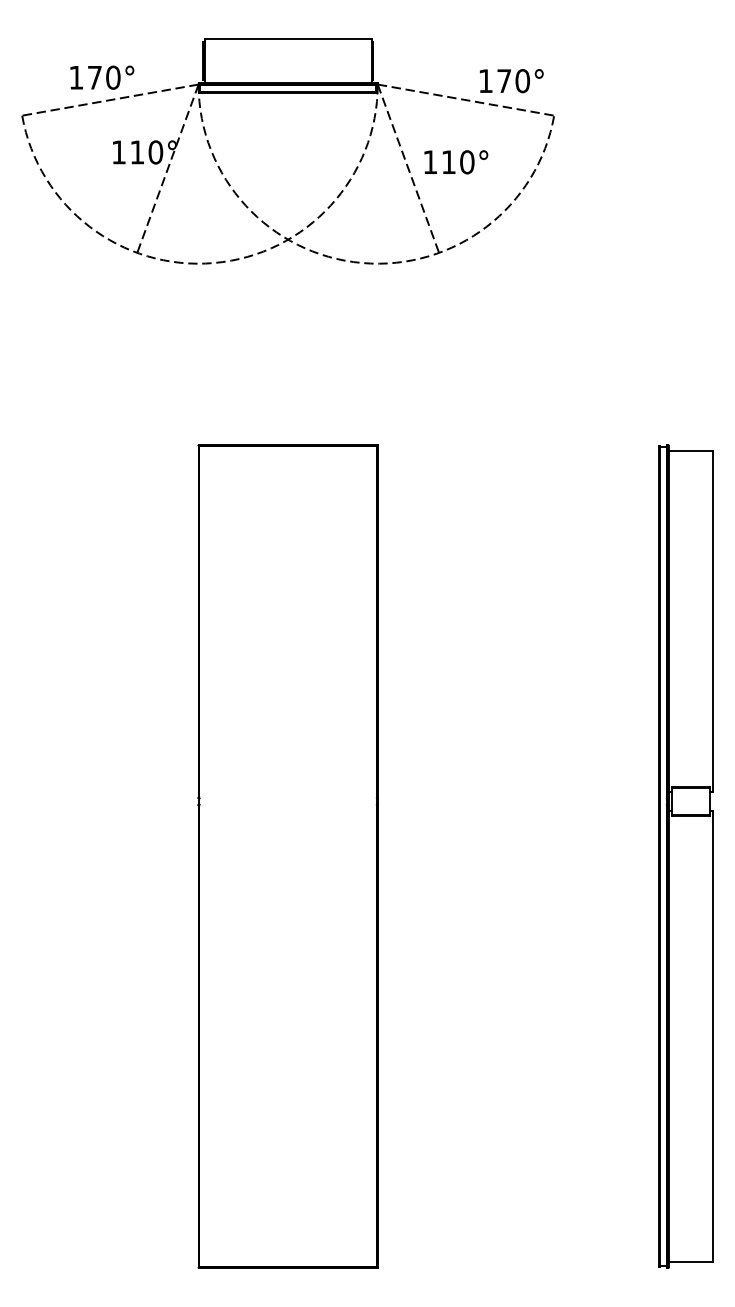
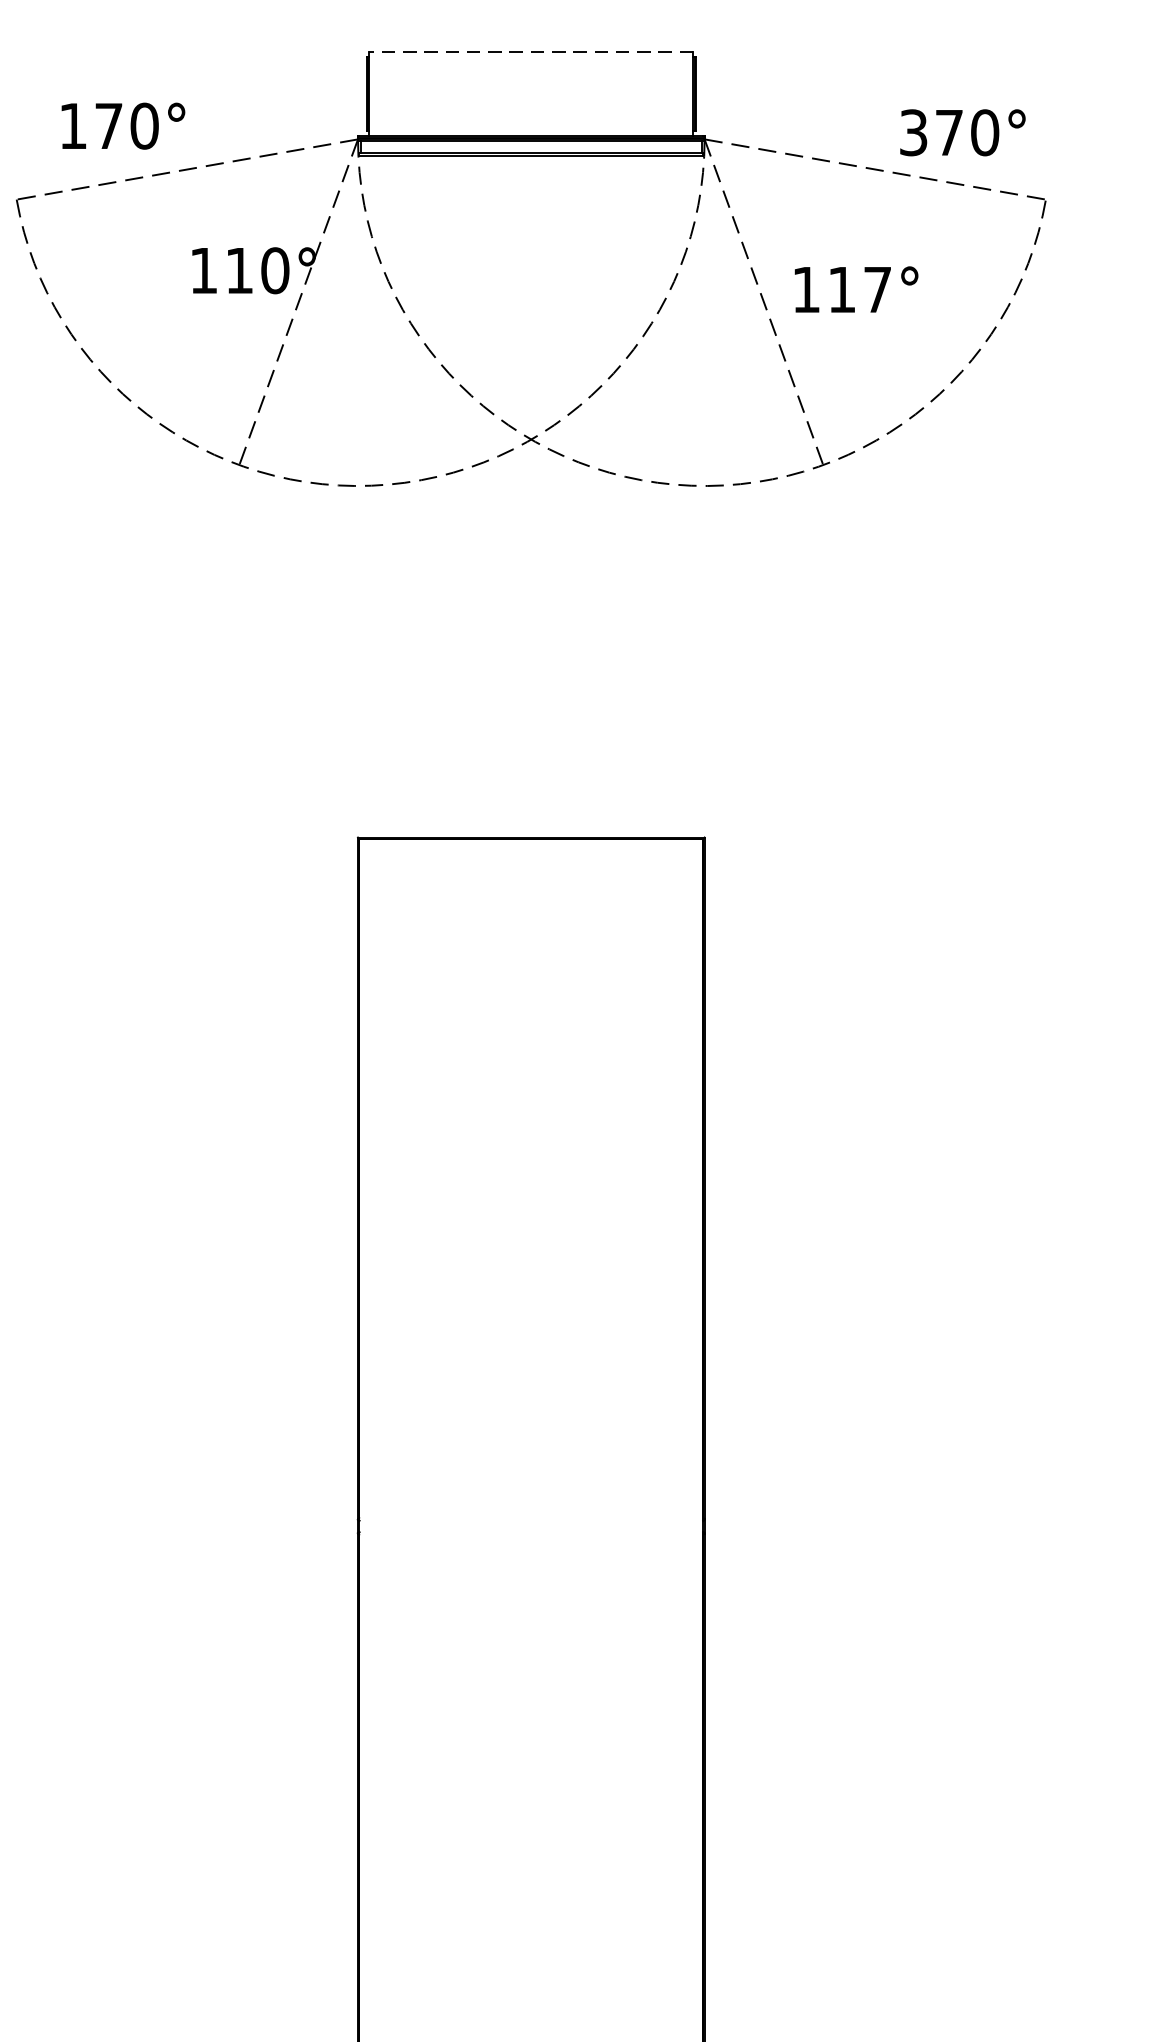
line: (288, 39) -> (531, 52), solid -> dashed
text: (102, 77) -> (123, 125), moved
text: (485, 81) -> (913, 133), 170° -> 370°
text: (467, 162) -> (878, 290), 110° -> 117°

